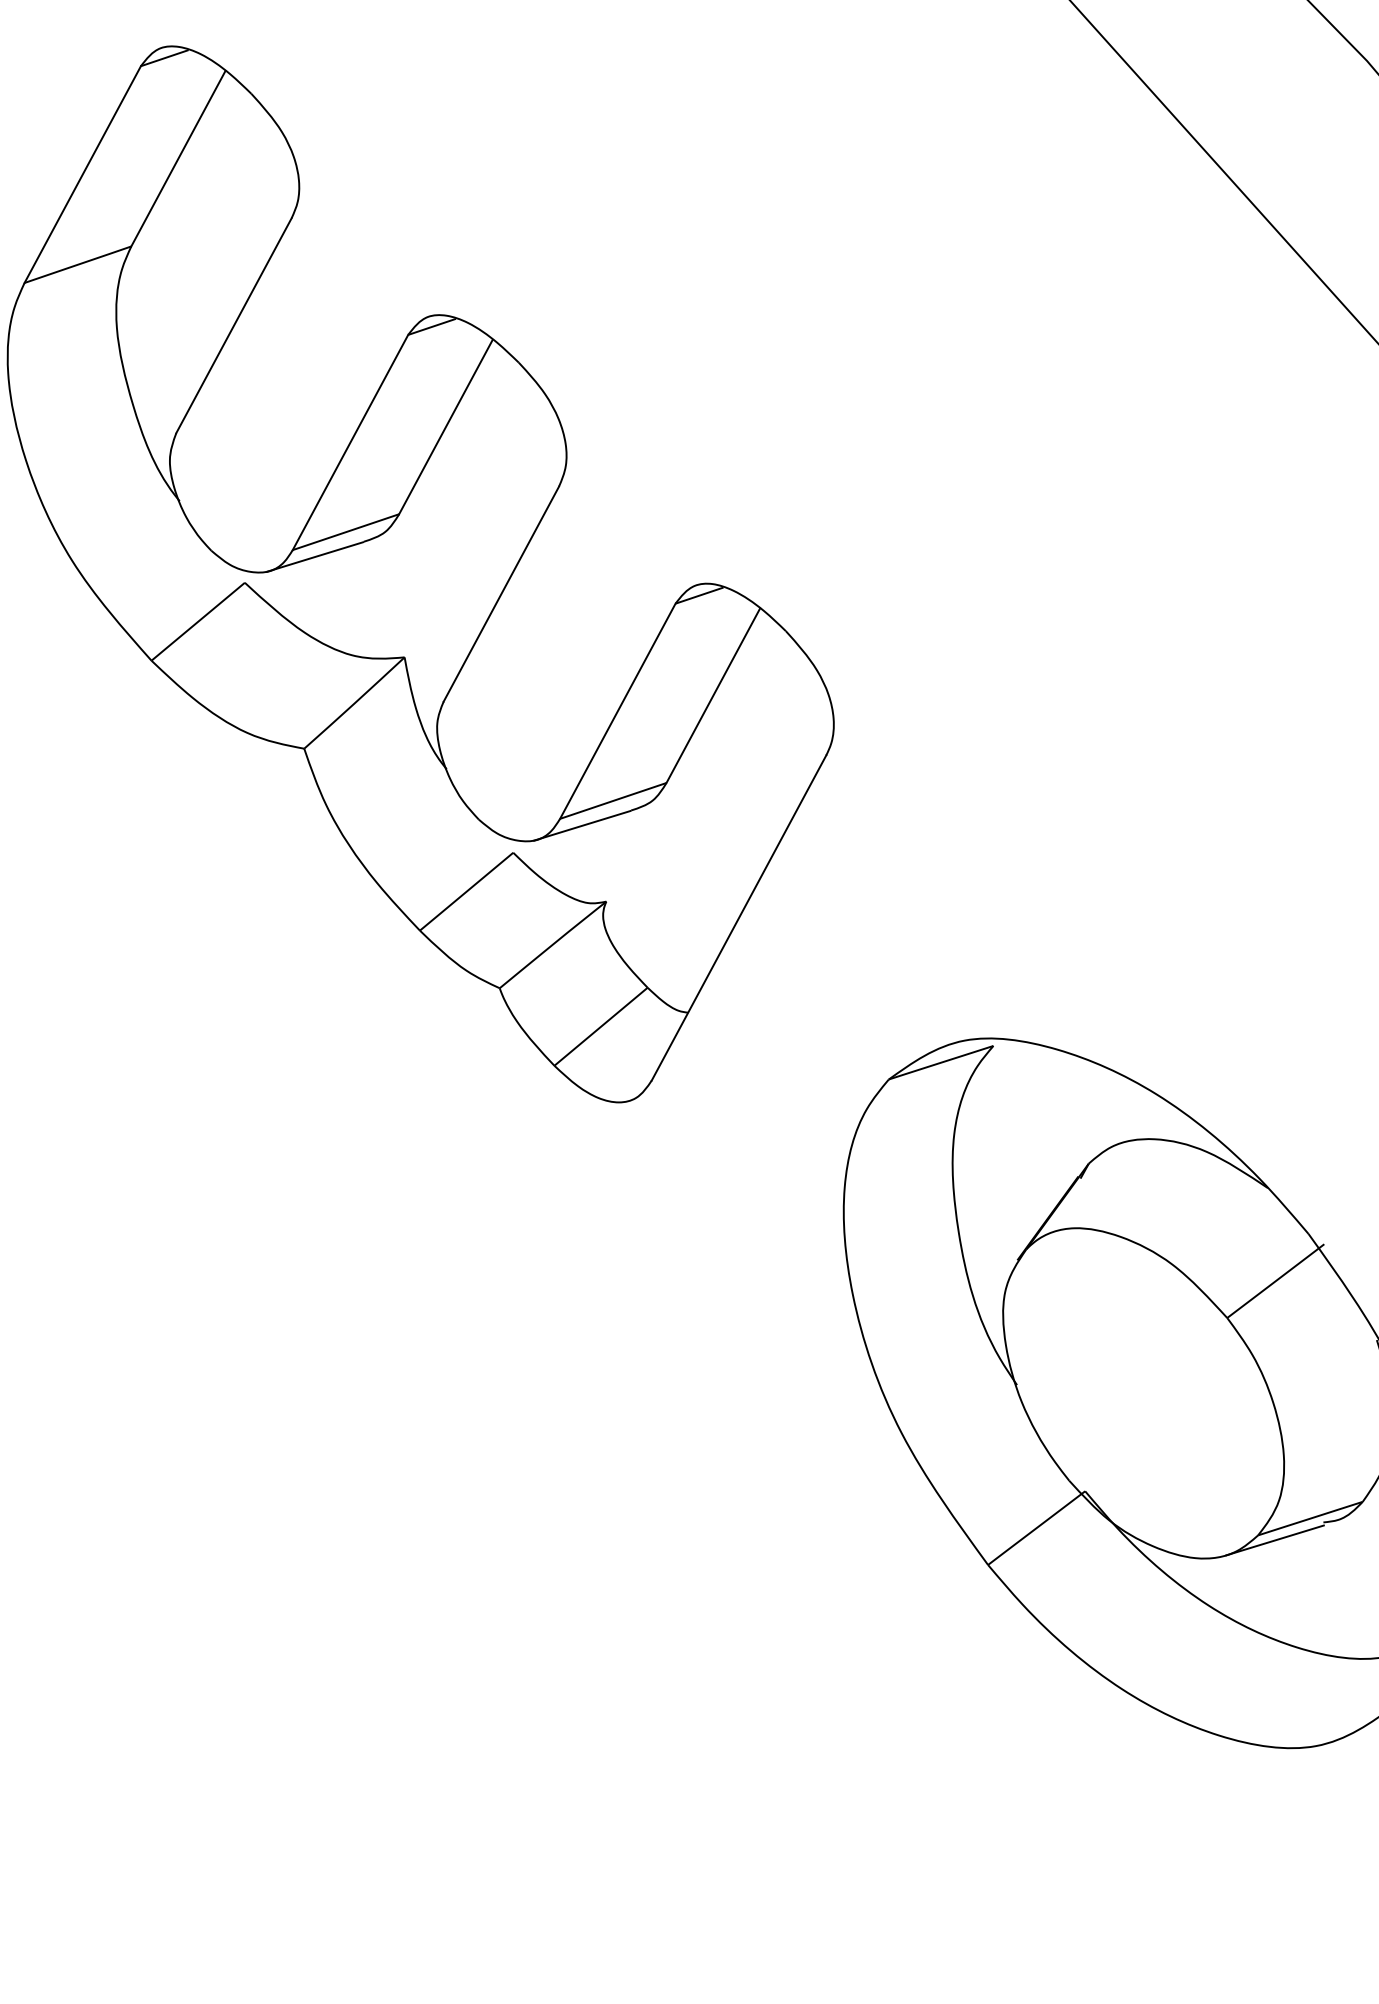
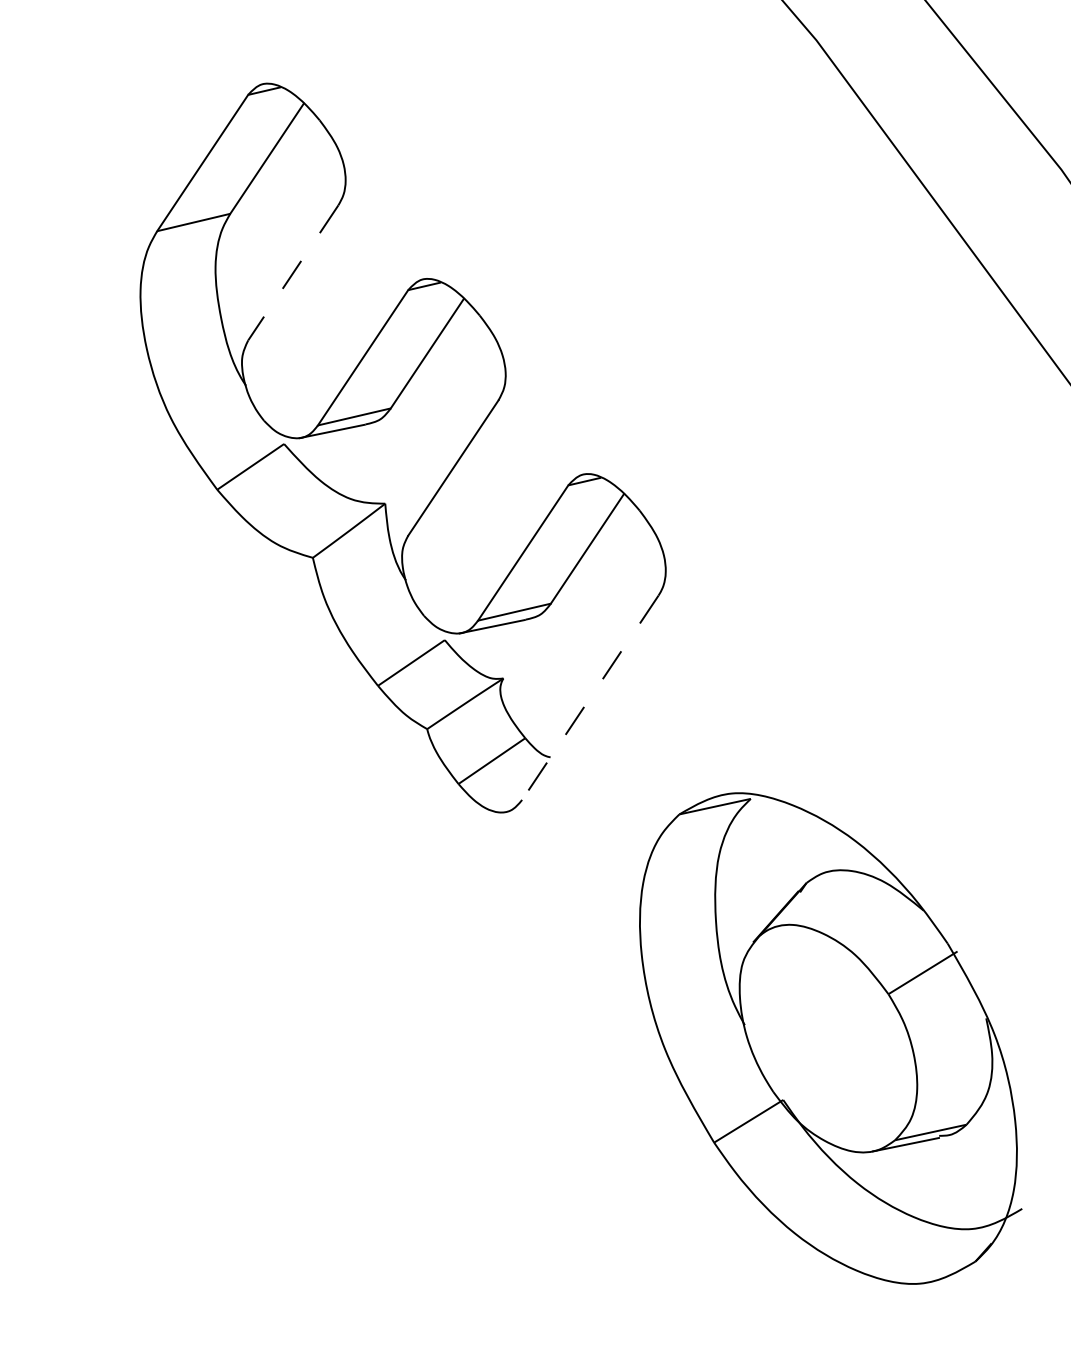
line: (234, 326) -> (293, 273), solid -> dashed
line: (739, 917) -> (590, 697), solid -> dashed

